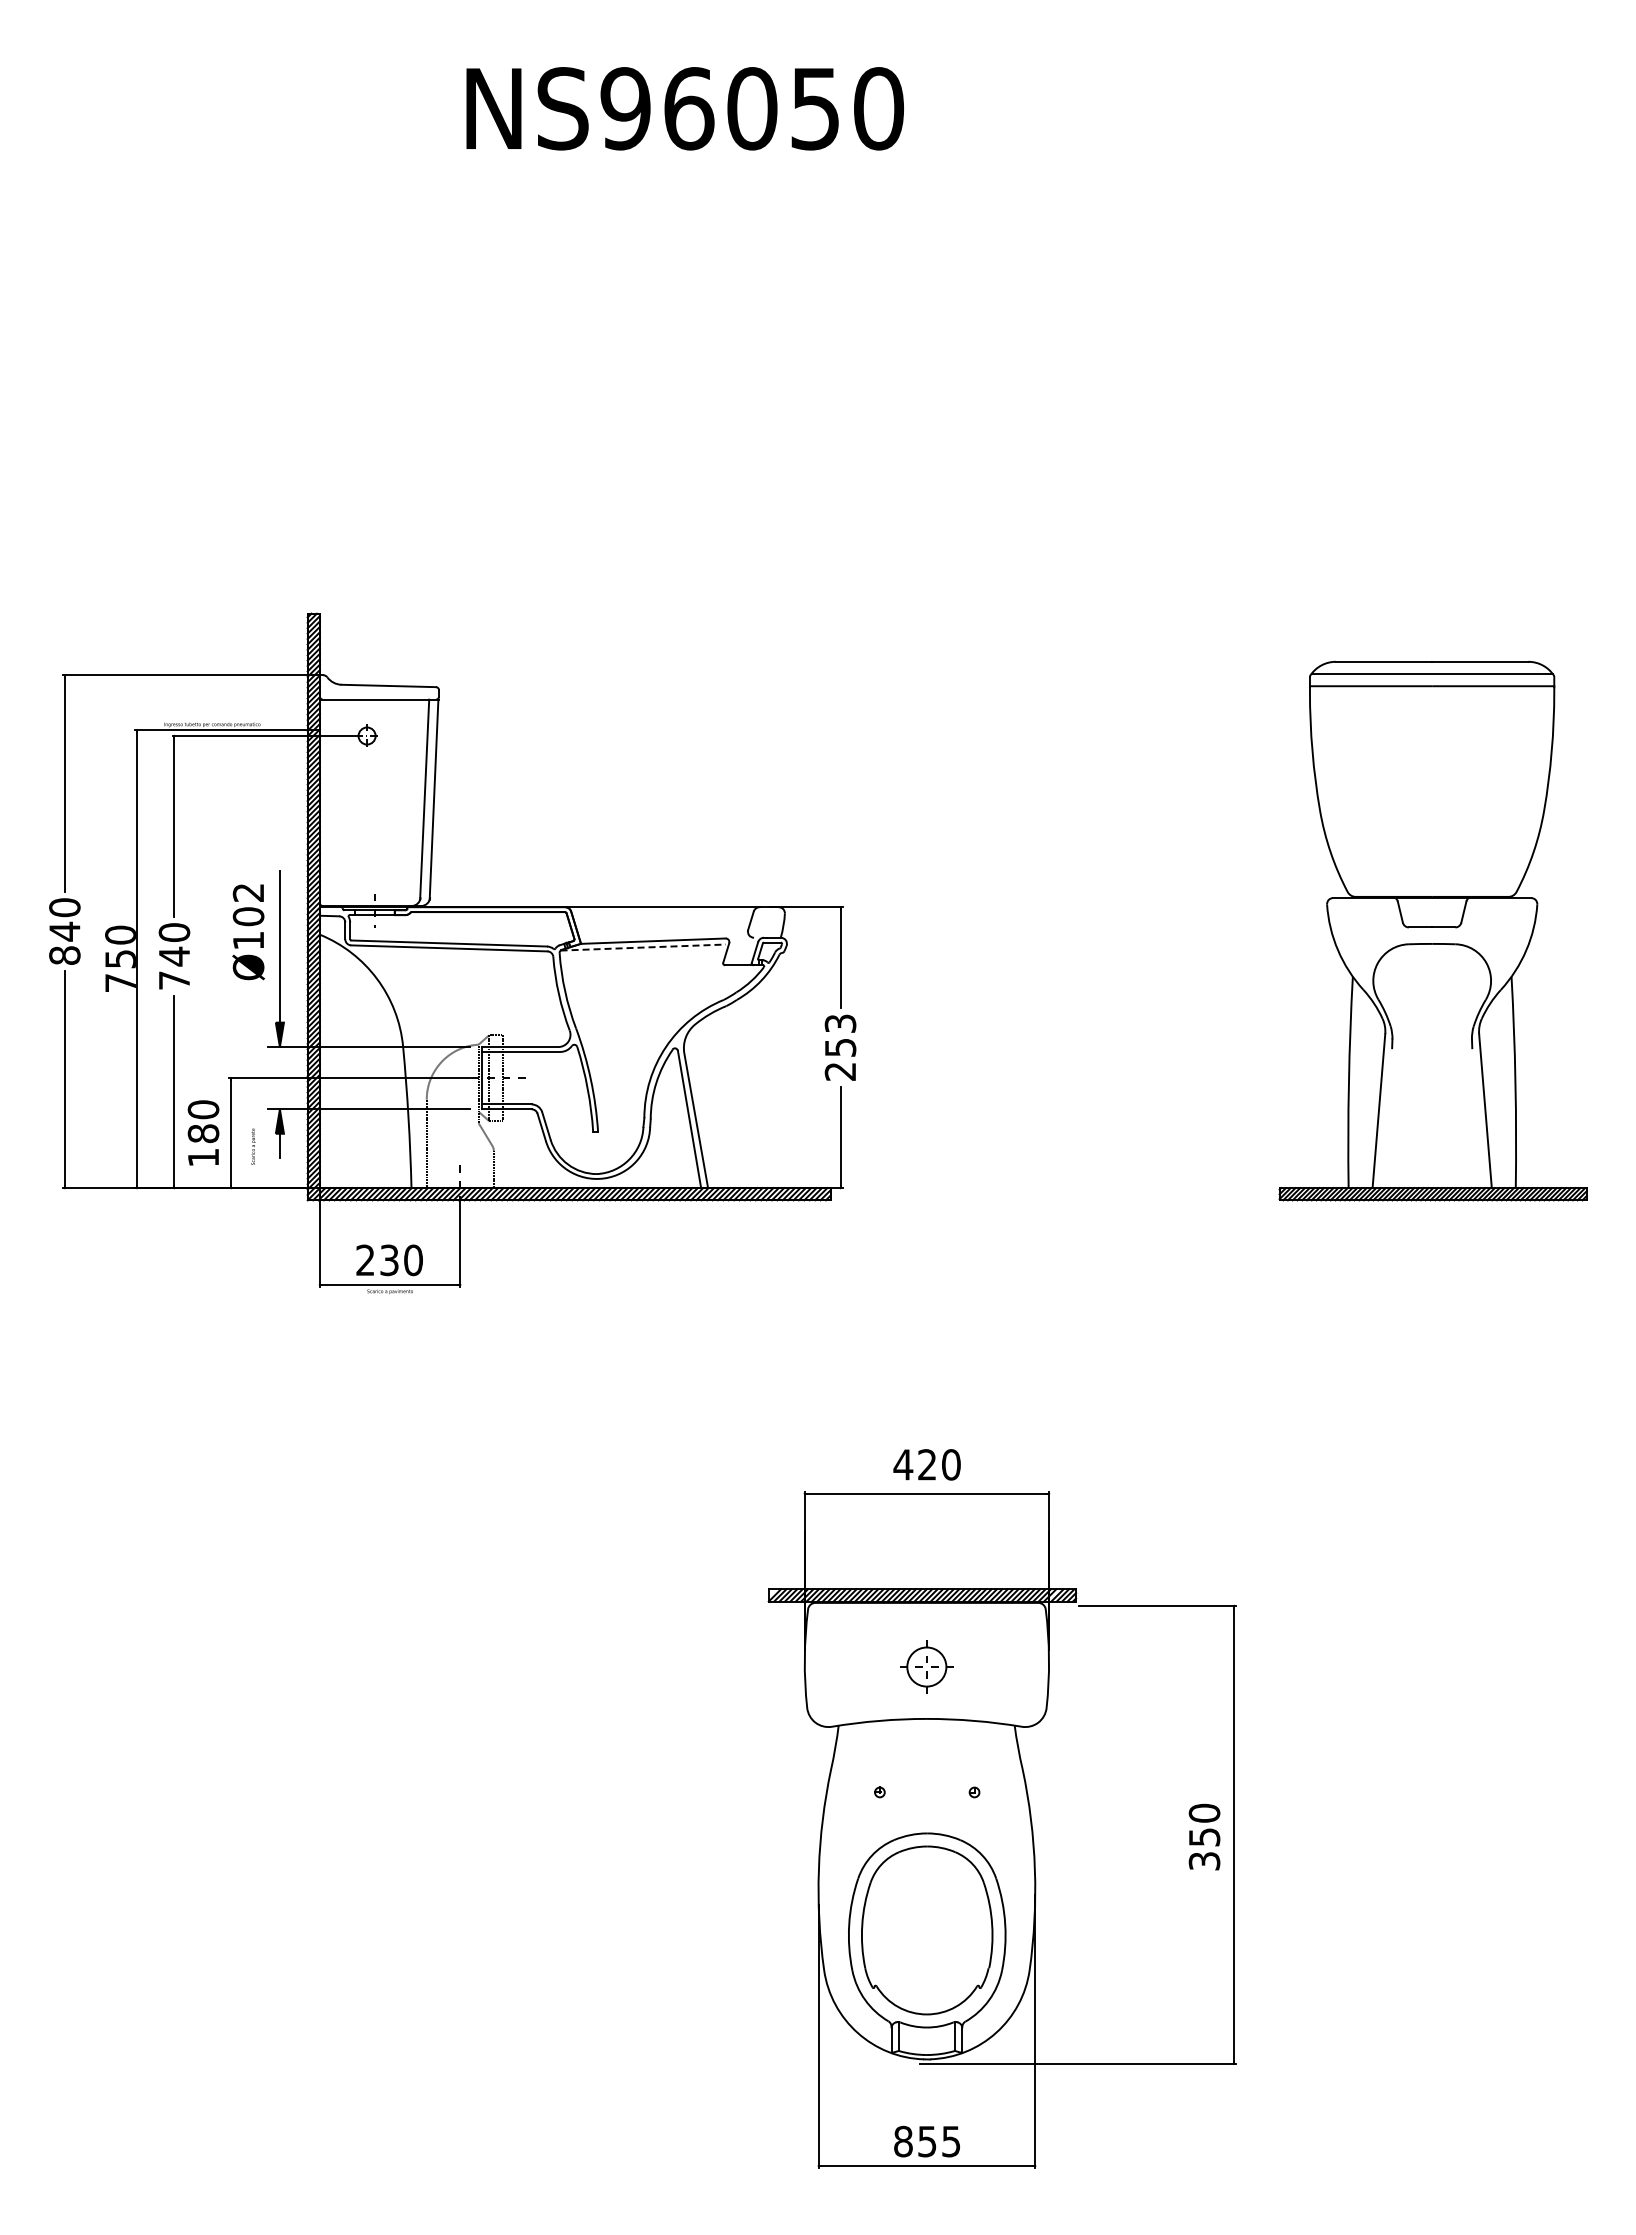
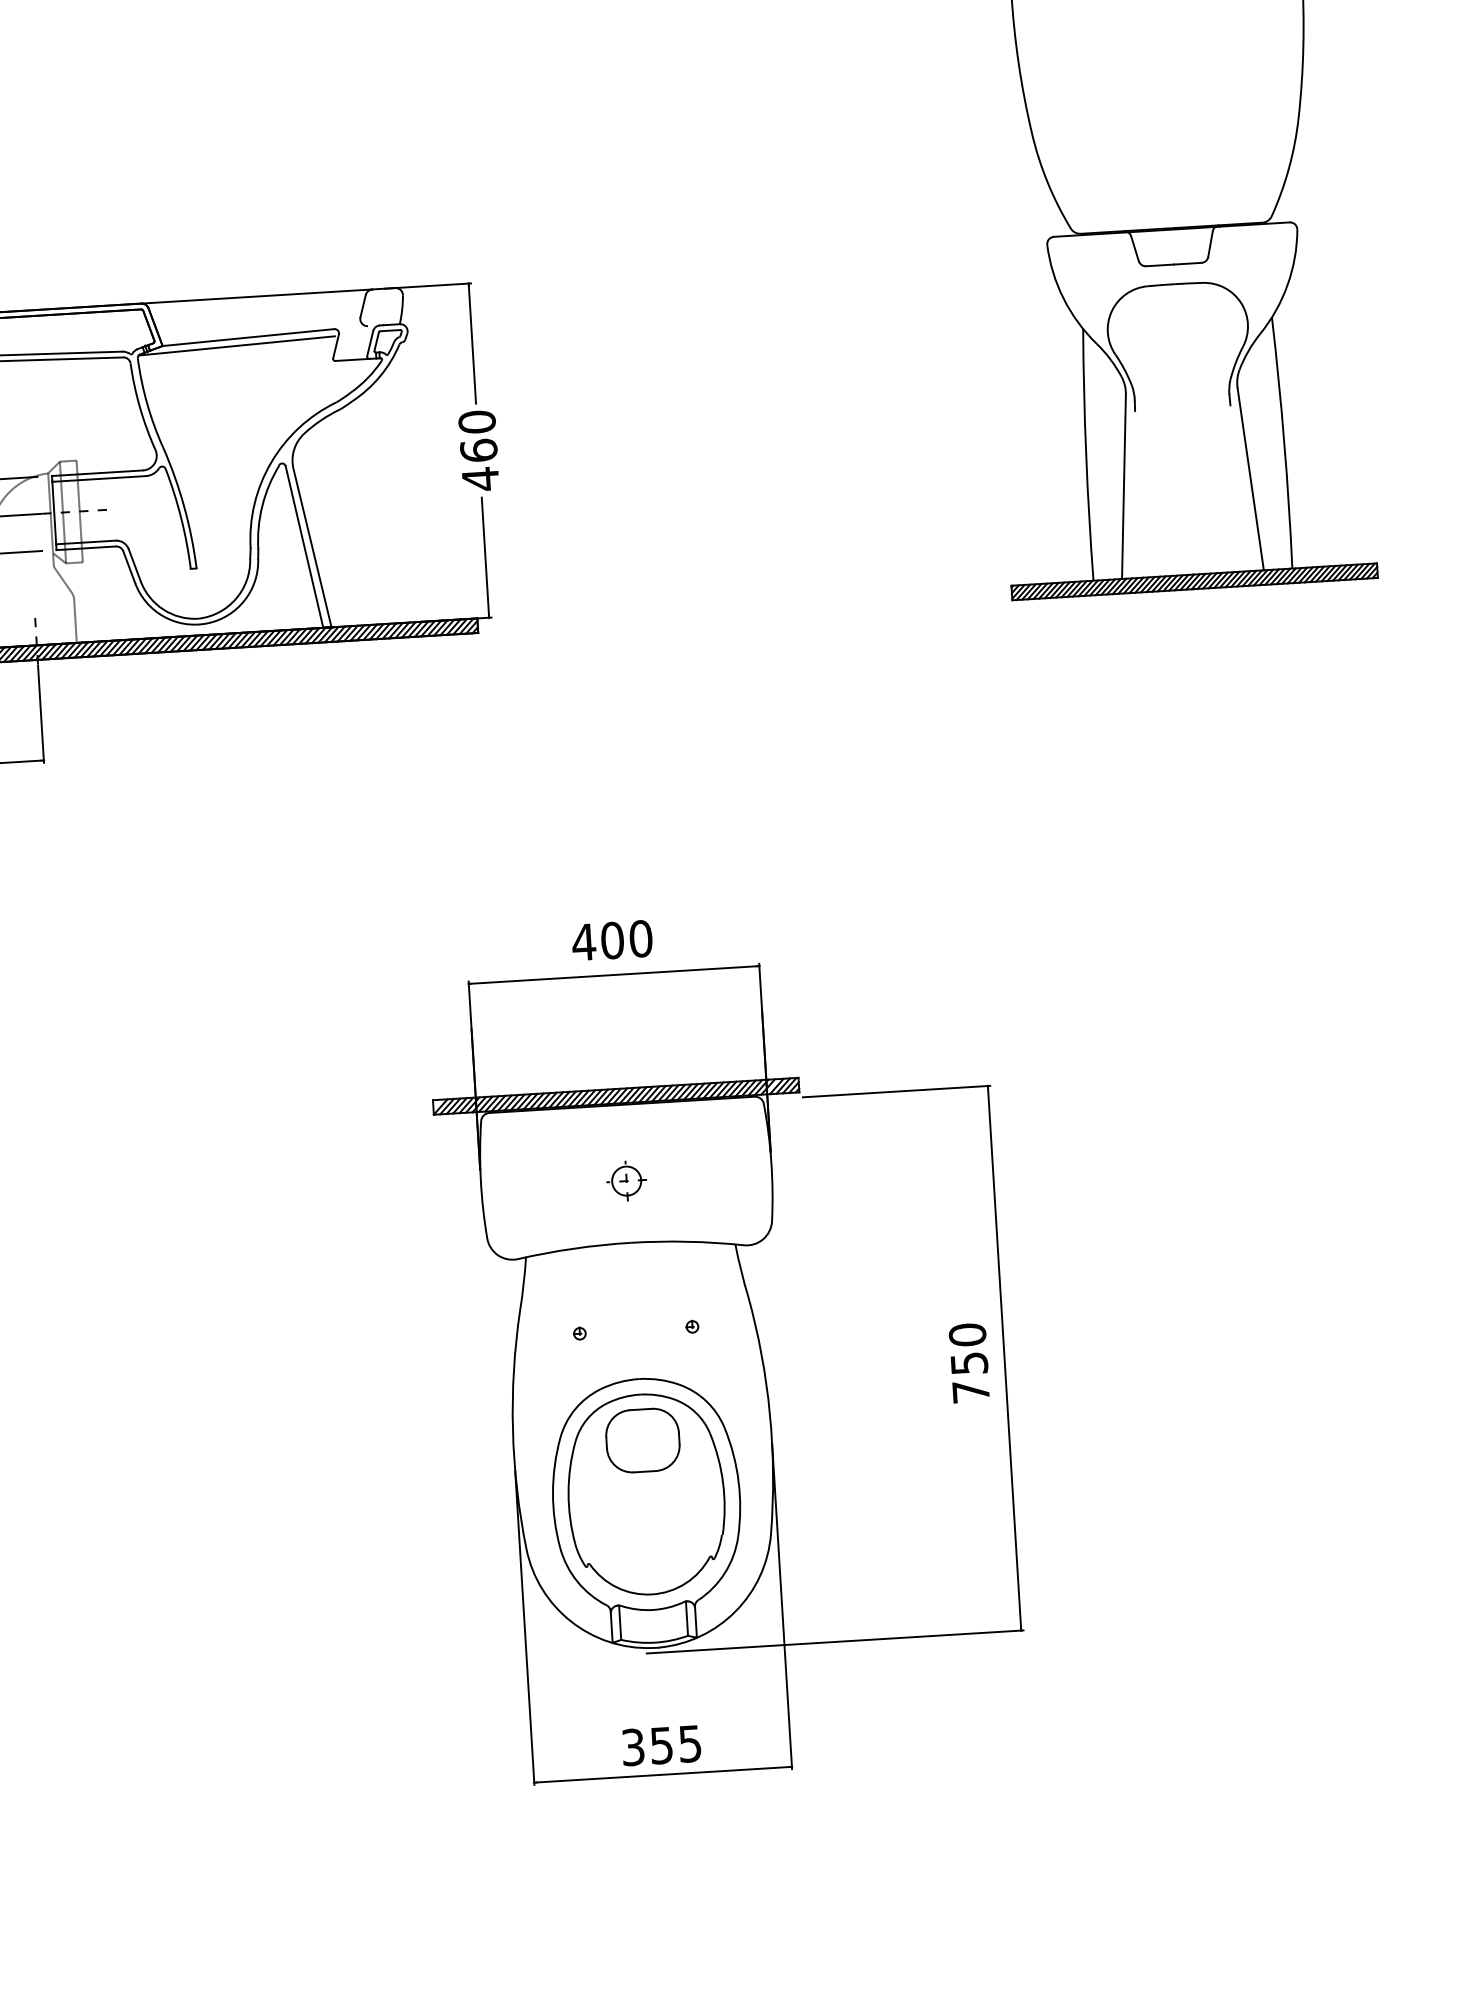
line: (643, 947) -> (237, 345), dashed -> solid
text: (840, 1047) -> (478, 450), 253 -> 460
text: (927, 1464) -> (612, 940), 420 -> 400
part: (926, 1666) -> (626, 1180), size x0.62
text: (1204, 1861) -> (971, 1392), 350 -> 750
part: (926, 1885) -> (642, 1441), added
text: (903, 2141) -> (633, 1747), 855 -> 355

